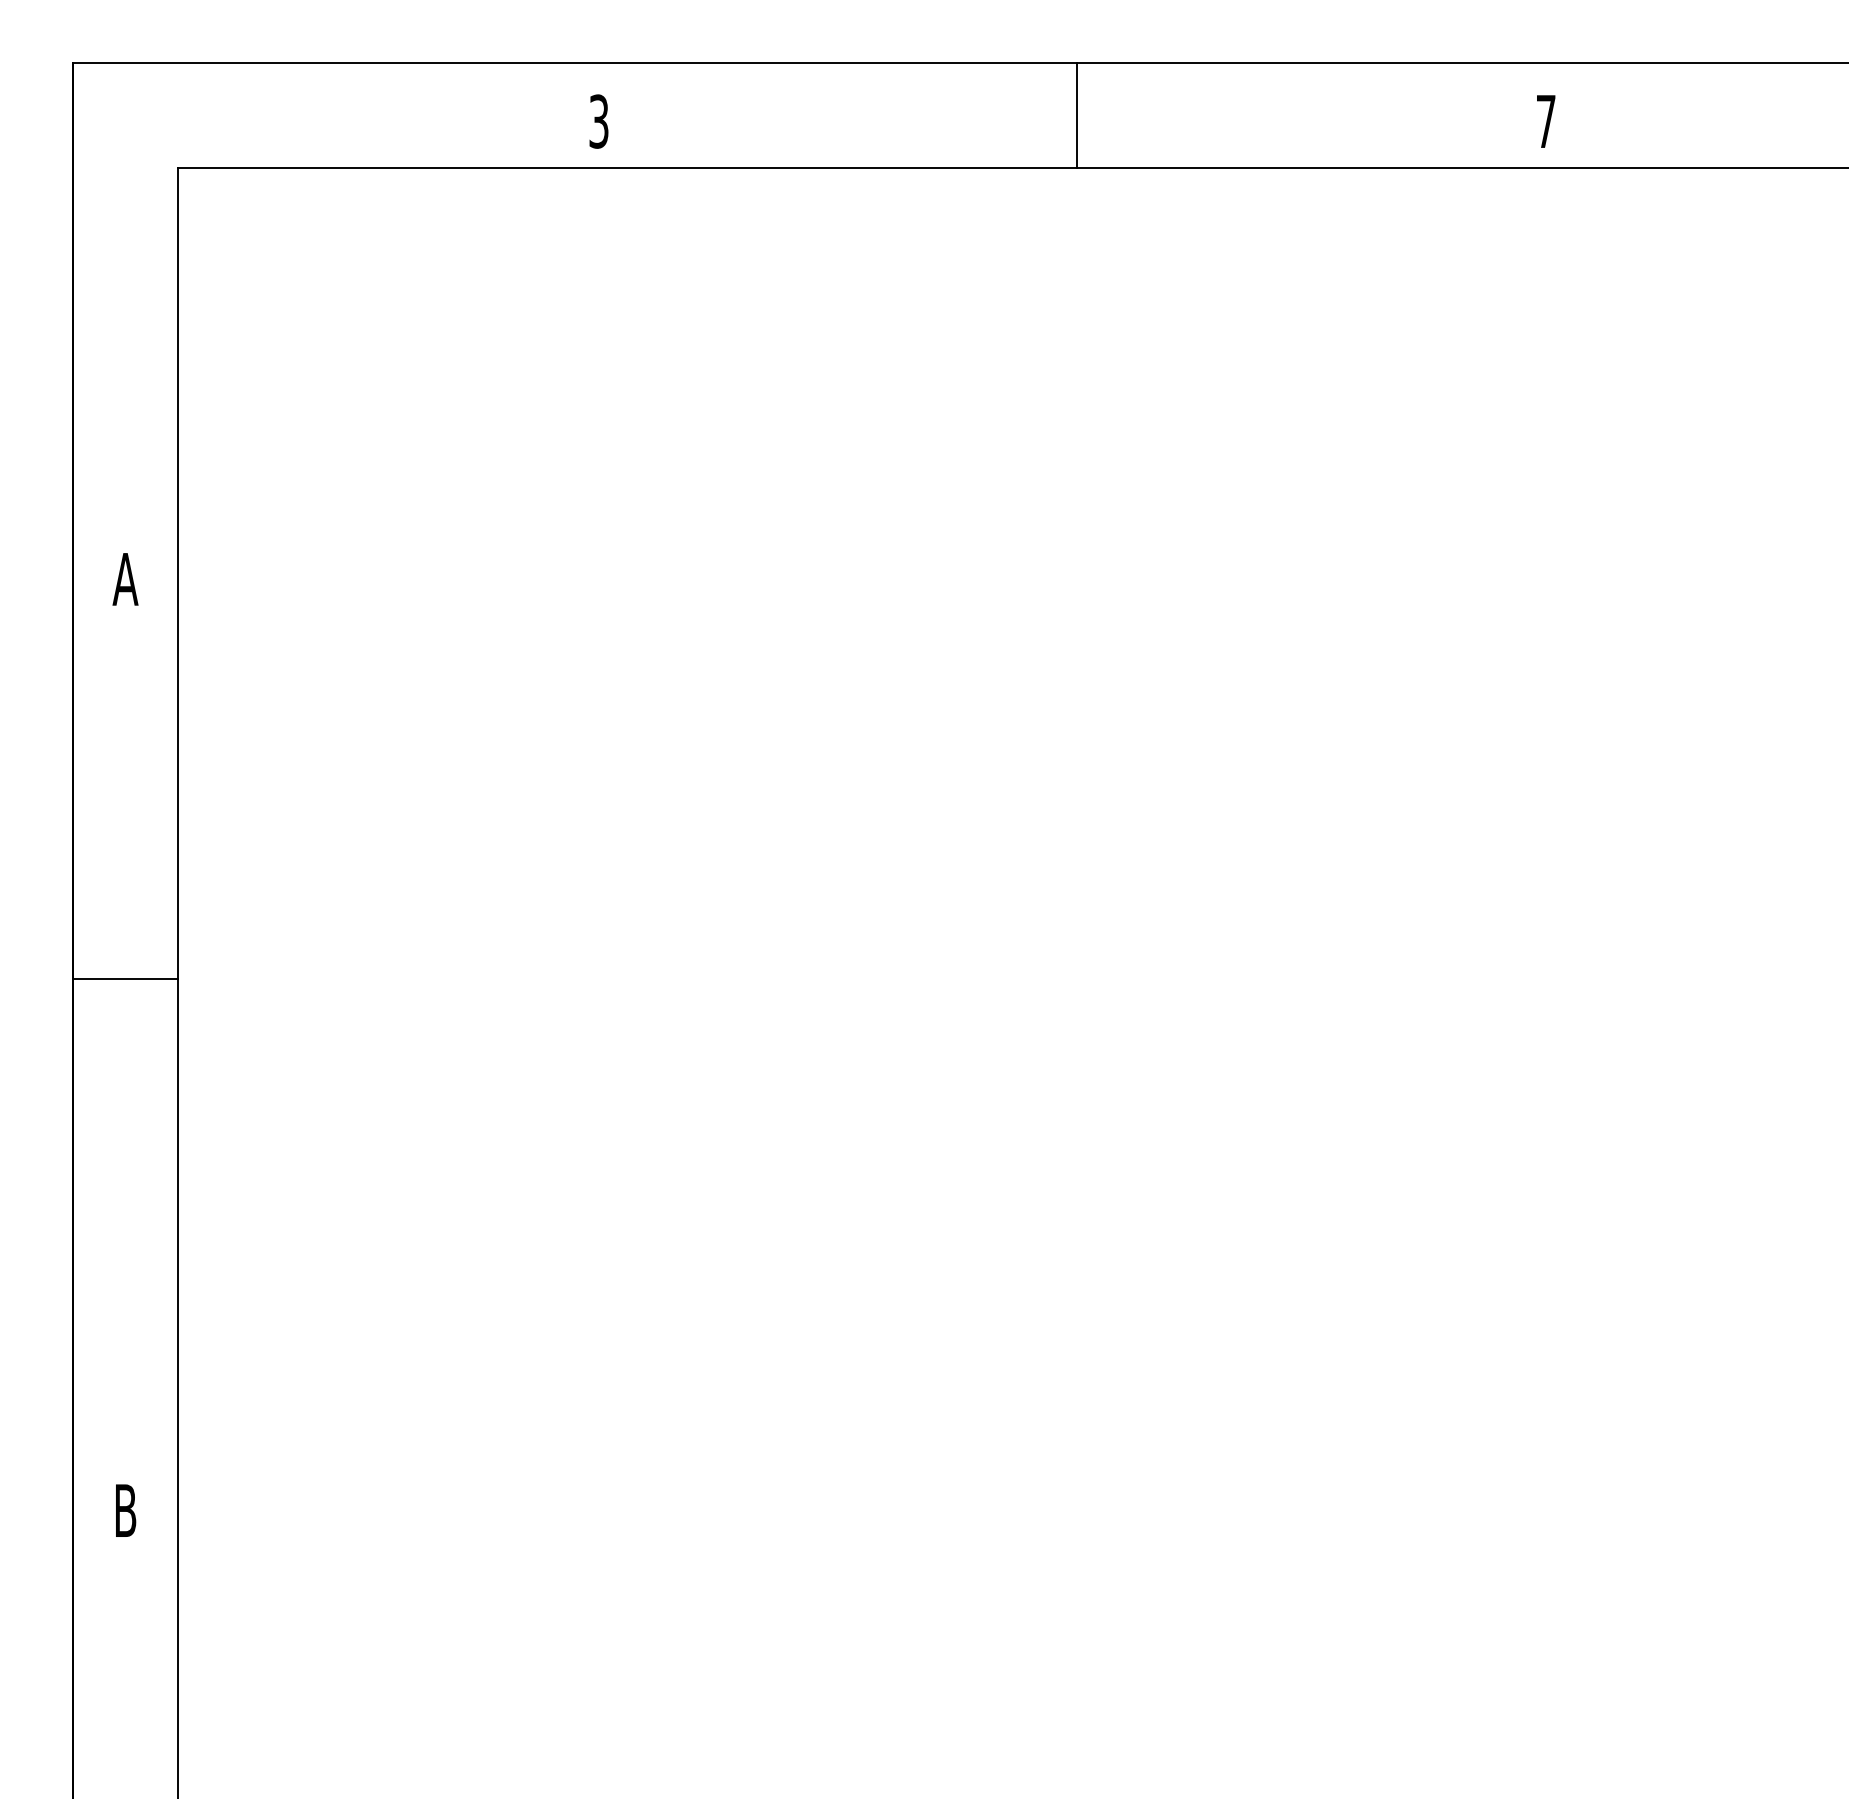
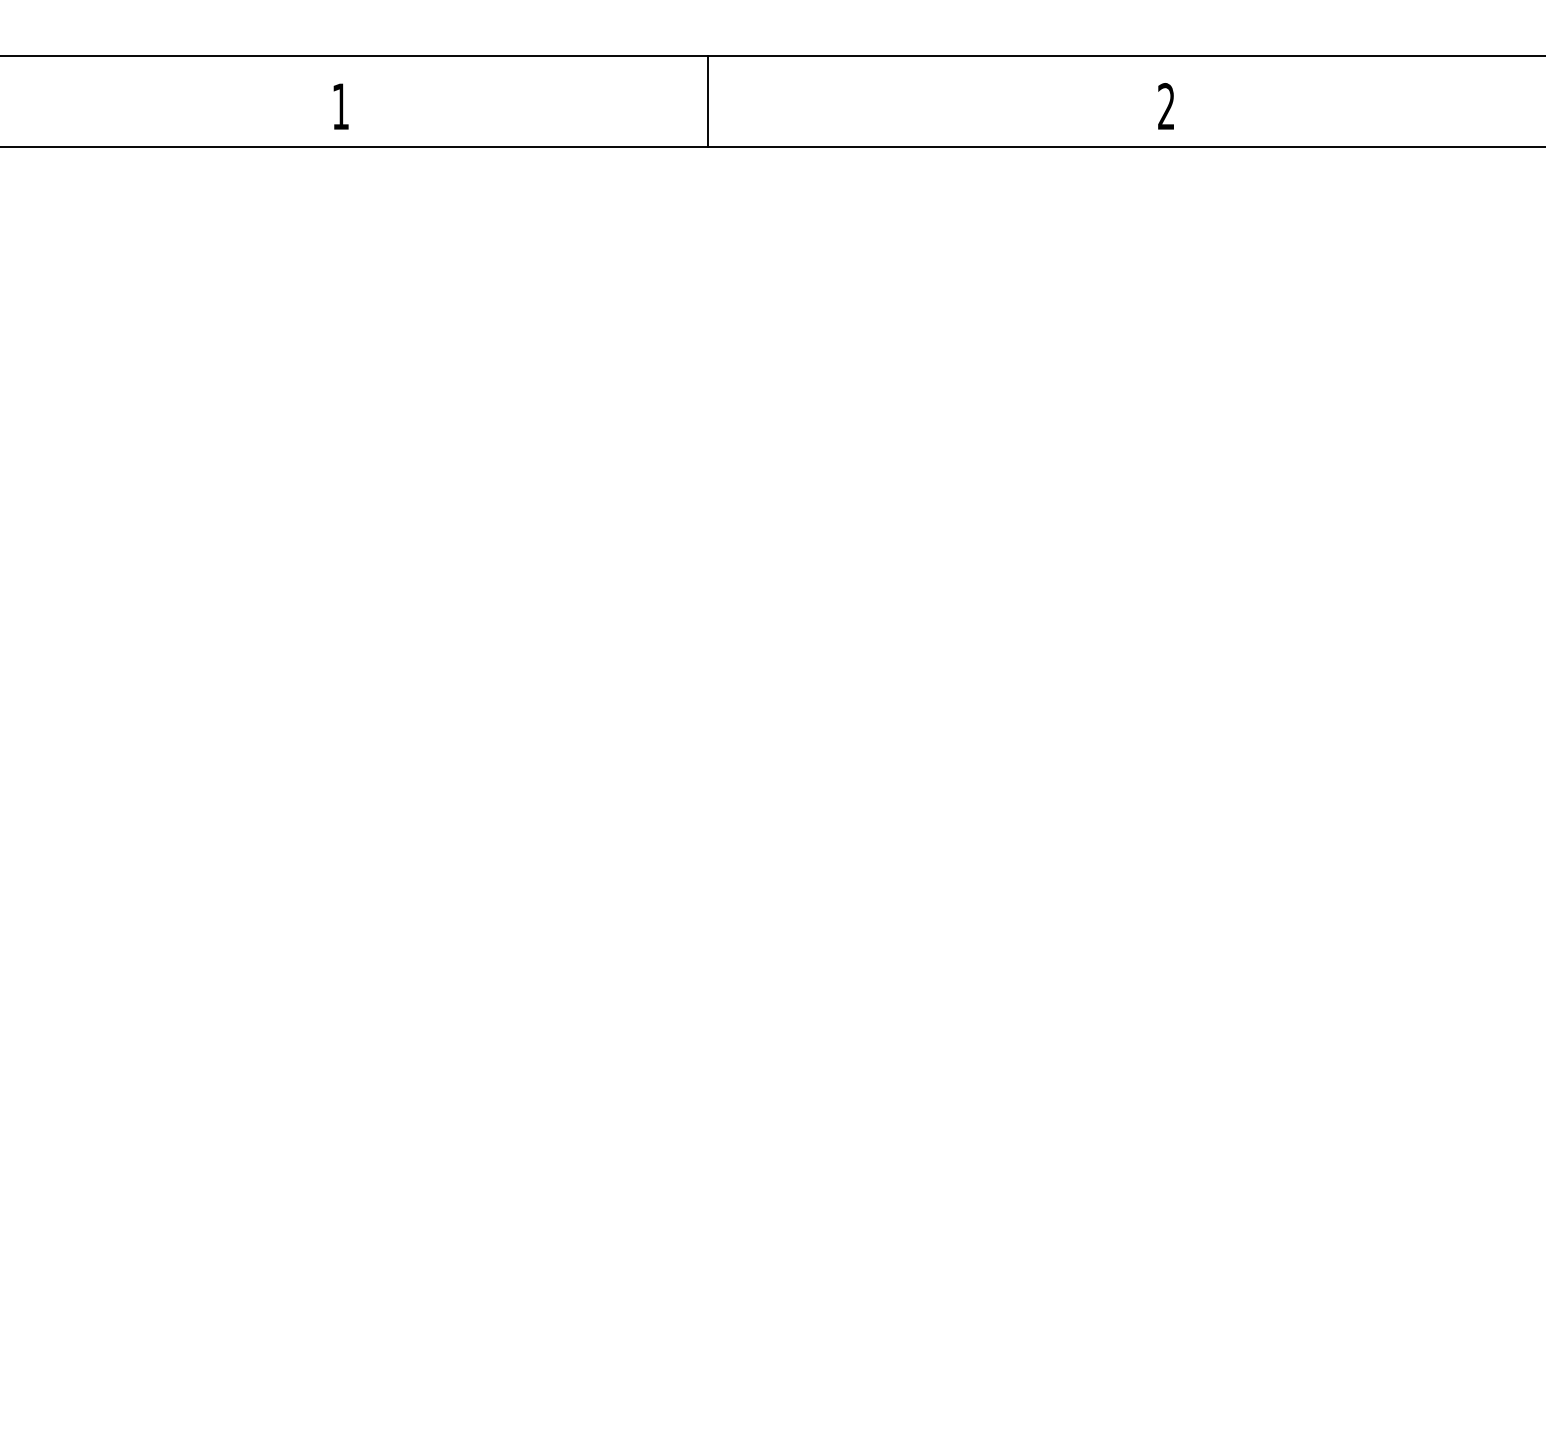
line: (1077, 115) -> (708, 101), moved
text: (1545, 120) -> (1165, 105), 7 -> 2
text: (598, 121) -> (340, 106), 3 -> 1

